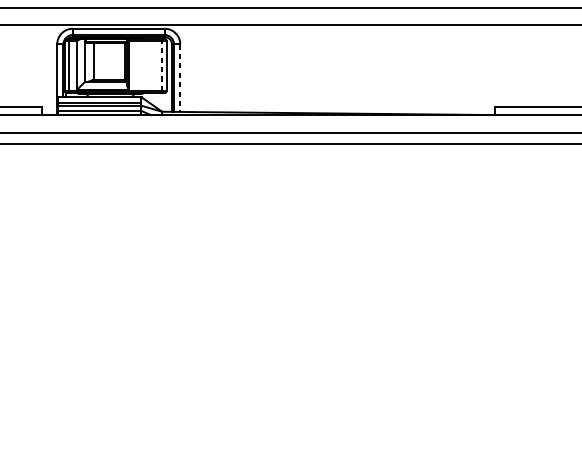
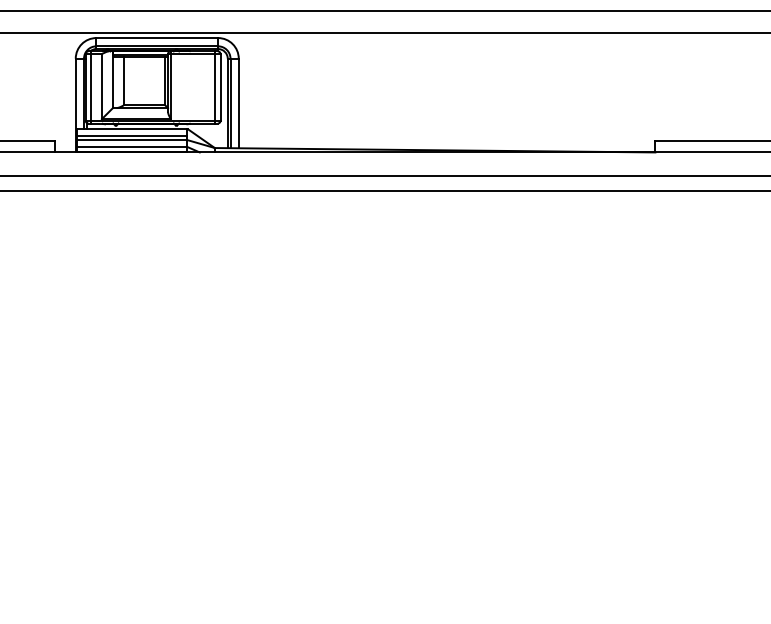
line: (162, 65) -> (215, 86), dashed -> solid
line: (180, 78) -> (238, 103), dashed -> solid

